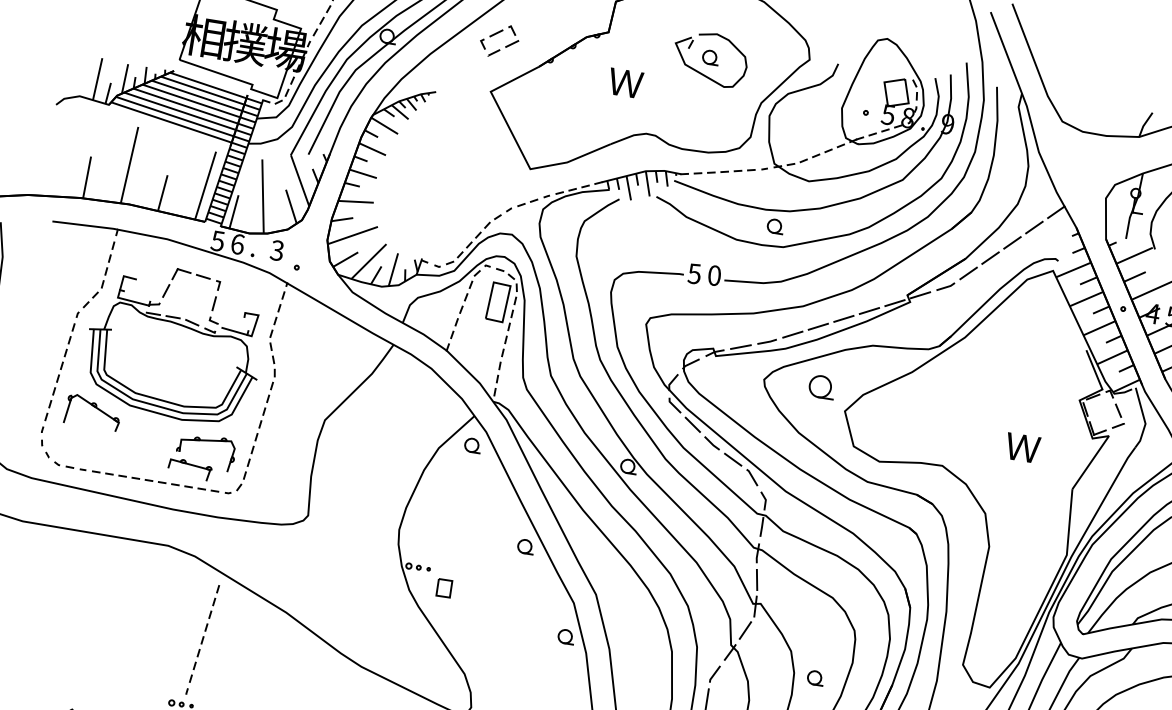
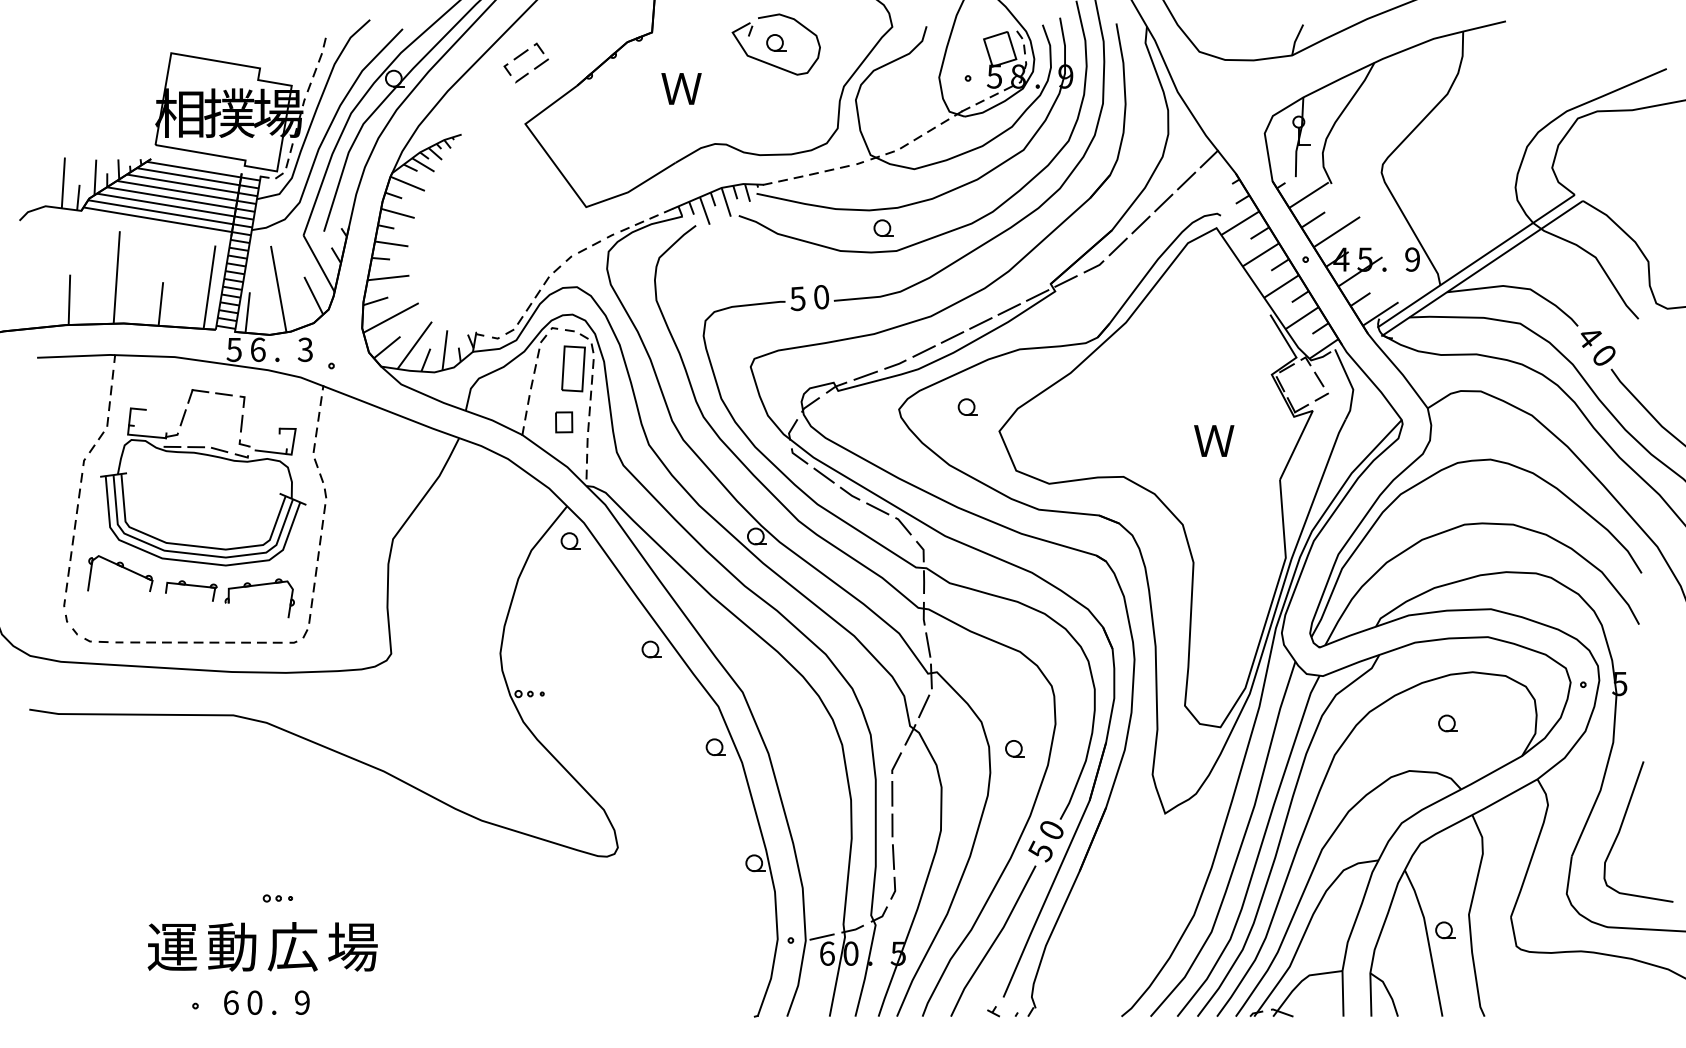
part: (821, 386) -> (967, 406), size x0.62
part: (190, 469) -> (191, 590), moved
part: (444, 588) -> (564, 422), moved
part: (202, 640) -> (291, 819), removed

